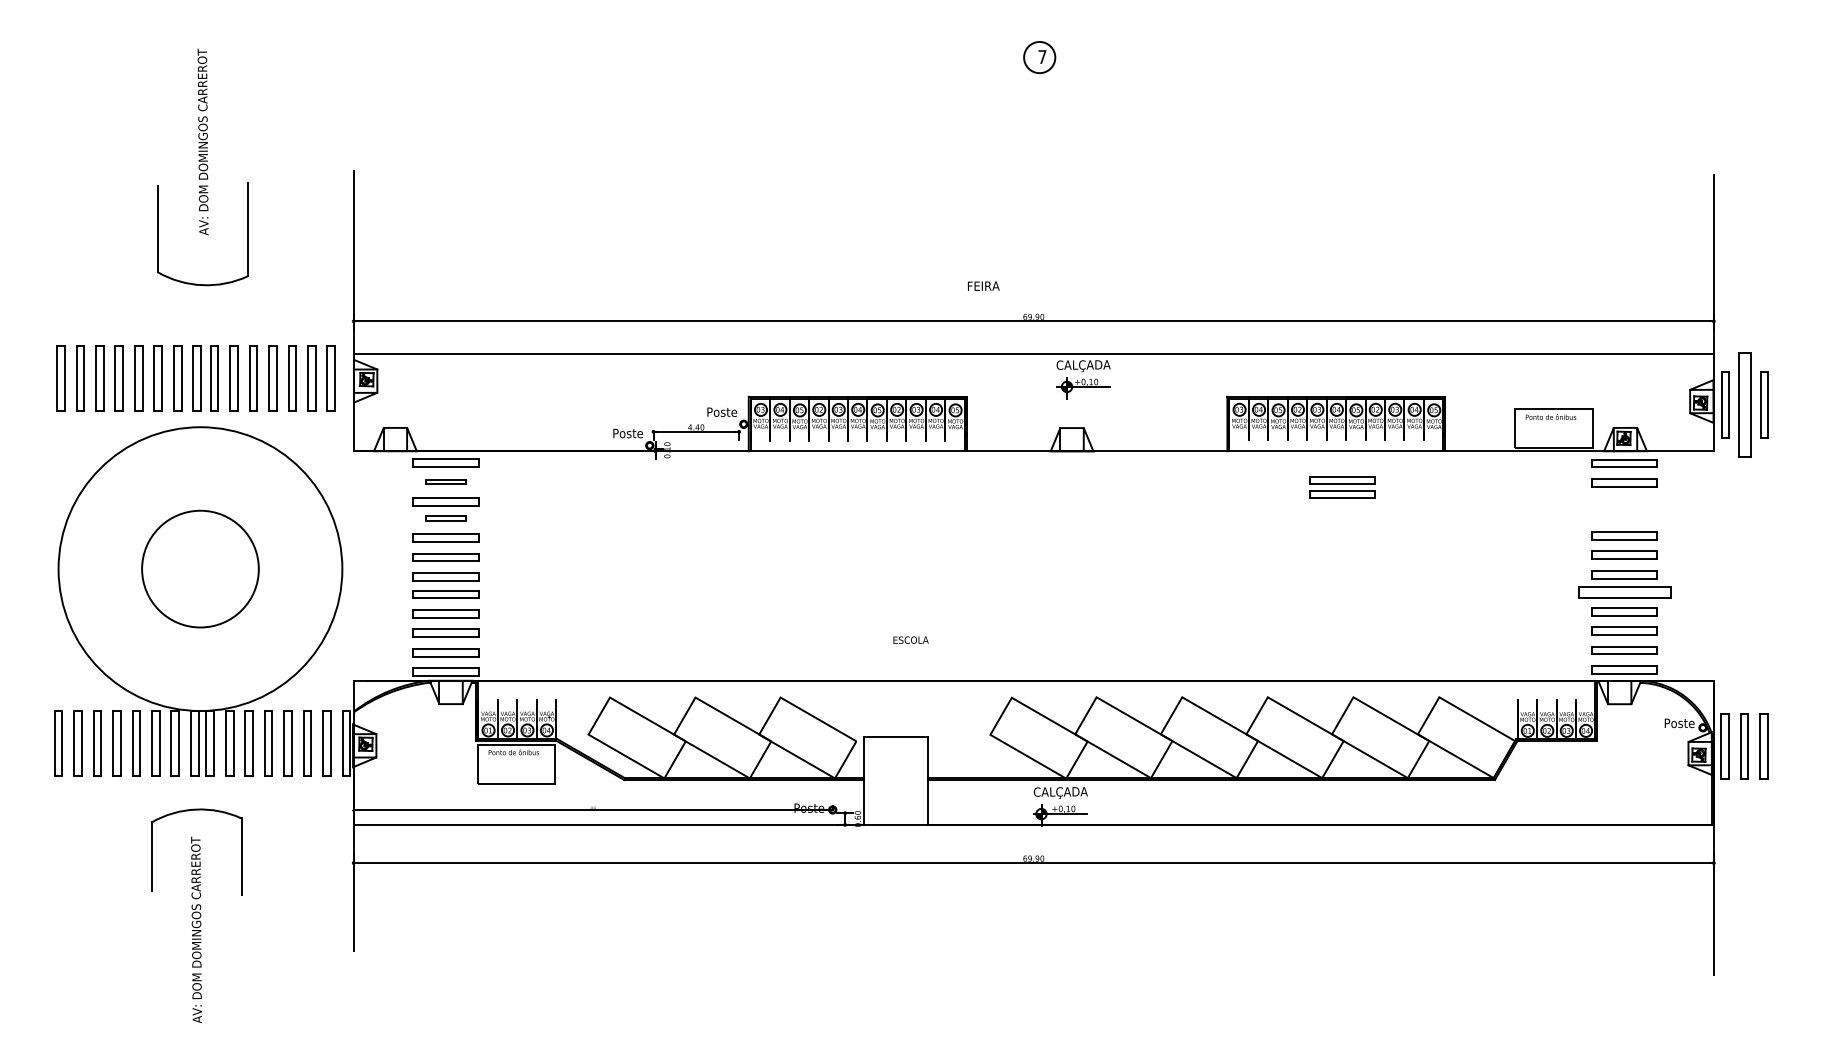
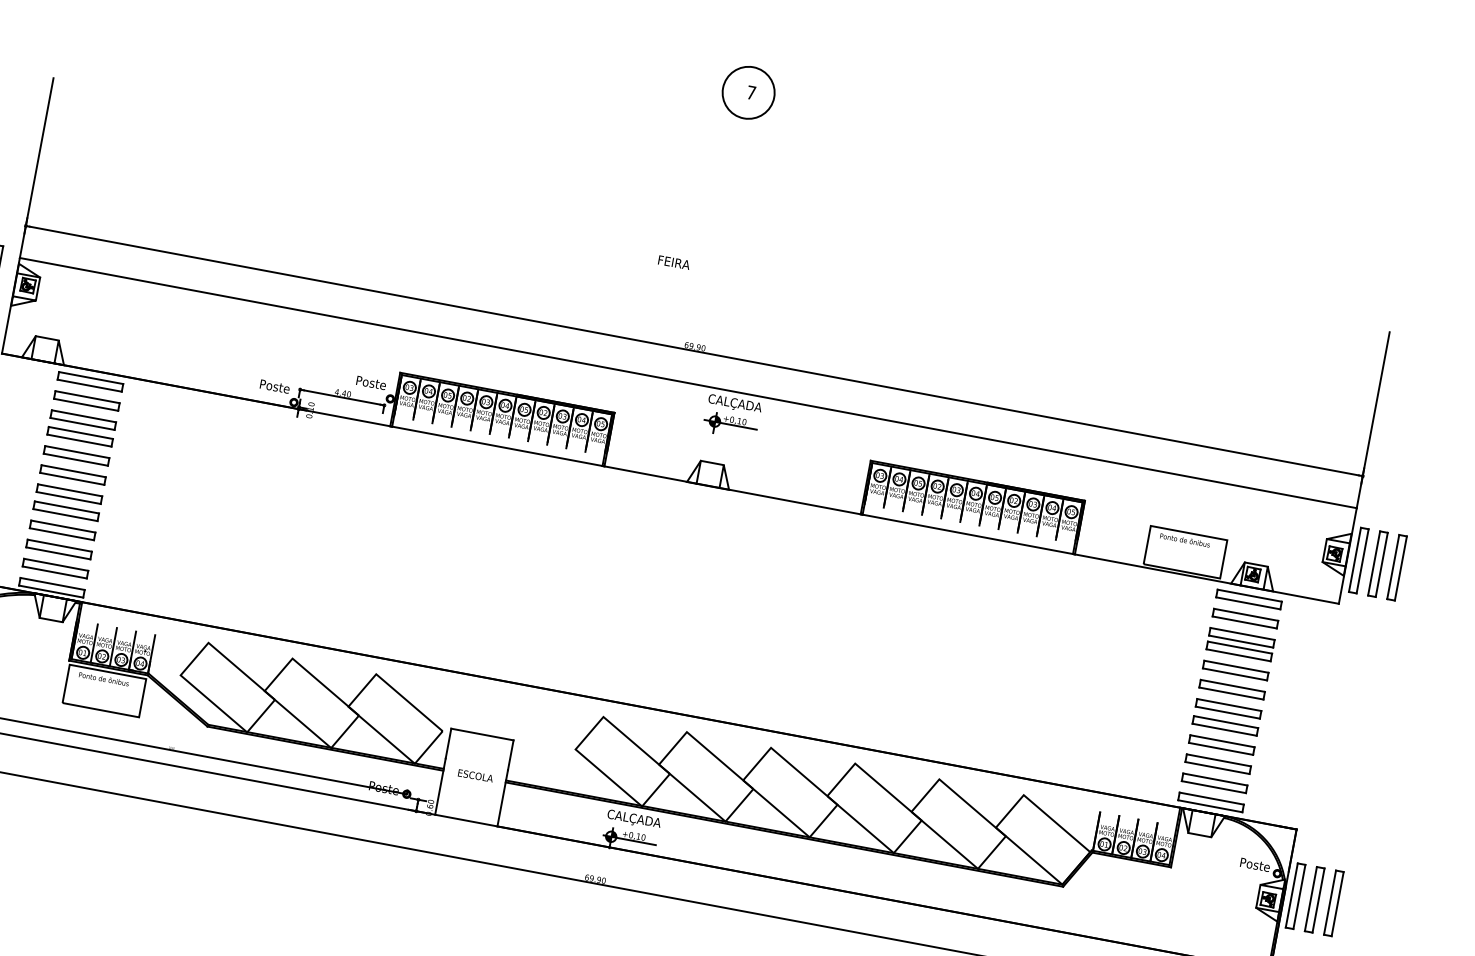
circle: (1039, 57) -> (748, 92), size x1.67
text: (983, 285) -> (674, 261), moved
part: (1744, 404) -> (1377, 563), size x0.62
part: (445, 481) -> (86, 400), size x1.67
part: (1342, 487) -> (1240, 644), moved
part: (445, 518) -> (79, 436), size x1.67
part: (1624, 591) -> (1225, 725), size x0.71
text: (910, 639) -> (475, 775), moved

